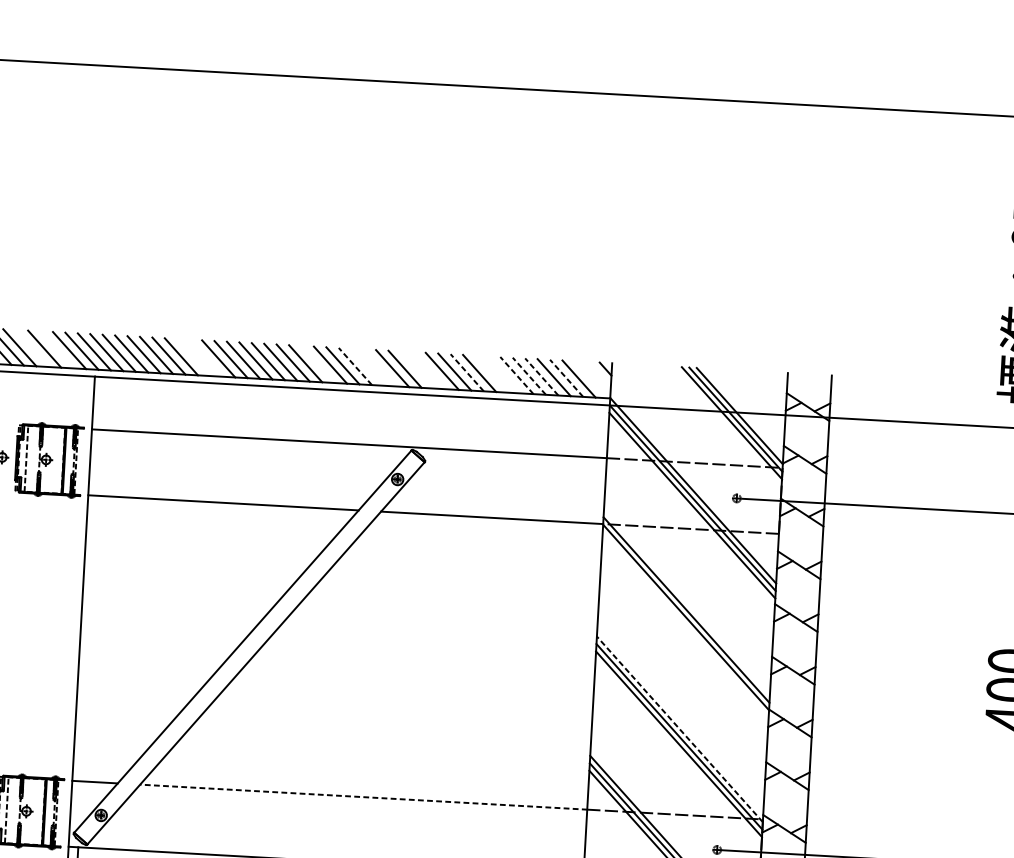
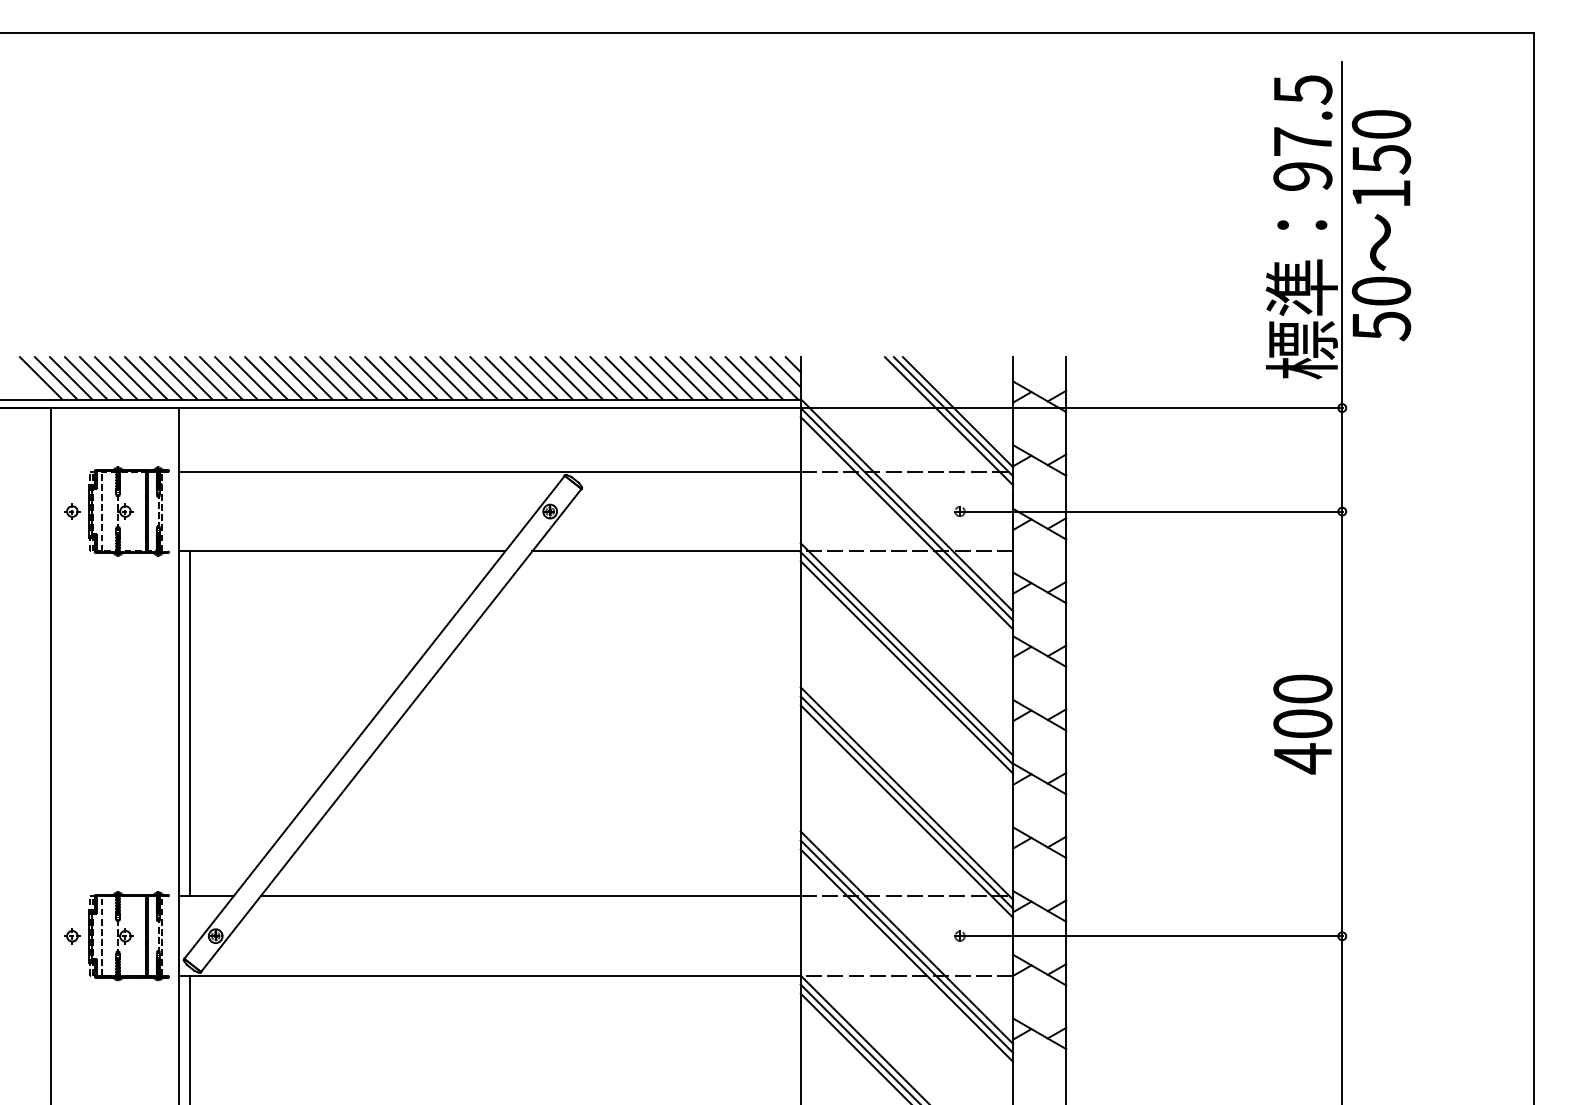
line: (32, 348) -> (101, 378), added
line: (57, 350) -> (131, 378), added
line: (193, 357) -> (296, 378), added
line: (206, 358) -> (311, 378), added
line: (318, 364) -> (446, 378), added
line: (355, 365) -> (491, 377), dashed -> solid
line: (367, 367) -> (506, 378), added
line: (380, 368) -> (521, 378), added
line: (417, 370) -> (566, 378), added
line: (429, 370) -> (581, 378), added
line: (467, 372) -> (626, 377), dashed -> solid
line: (491, 374) -> (656, 378), added
line: (504, 374) -> (671, 378), added
line: (516, 374) -> (686, 377), dashed -> solid
line: (529, 375) -> (701, 377), dashed -> solid
line: (598, 375) -> (785, 372), added
line: (541, 376) -> (716, 377), dashed -> solid
line: (566, 377) -> (746, 377), dashed -> solid
line: (591, 379) -> (776, 378), added
line: (685, 625) -> (906, 667), added
line: (90, 638) -> (190, 723), added
line: (679, 729) -> (906, 793), dashed -> solid
line: (363, 797) -> (530, 896), dashed -> solid

